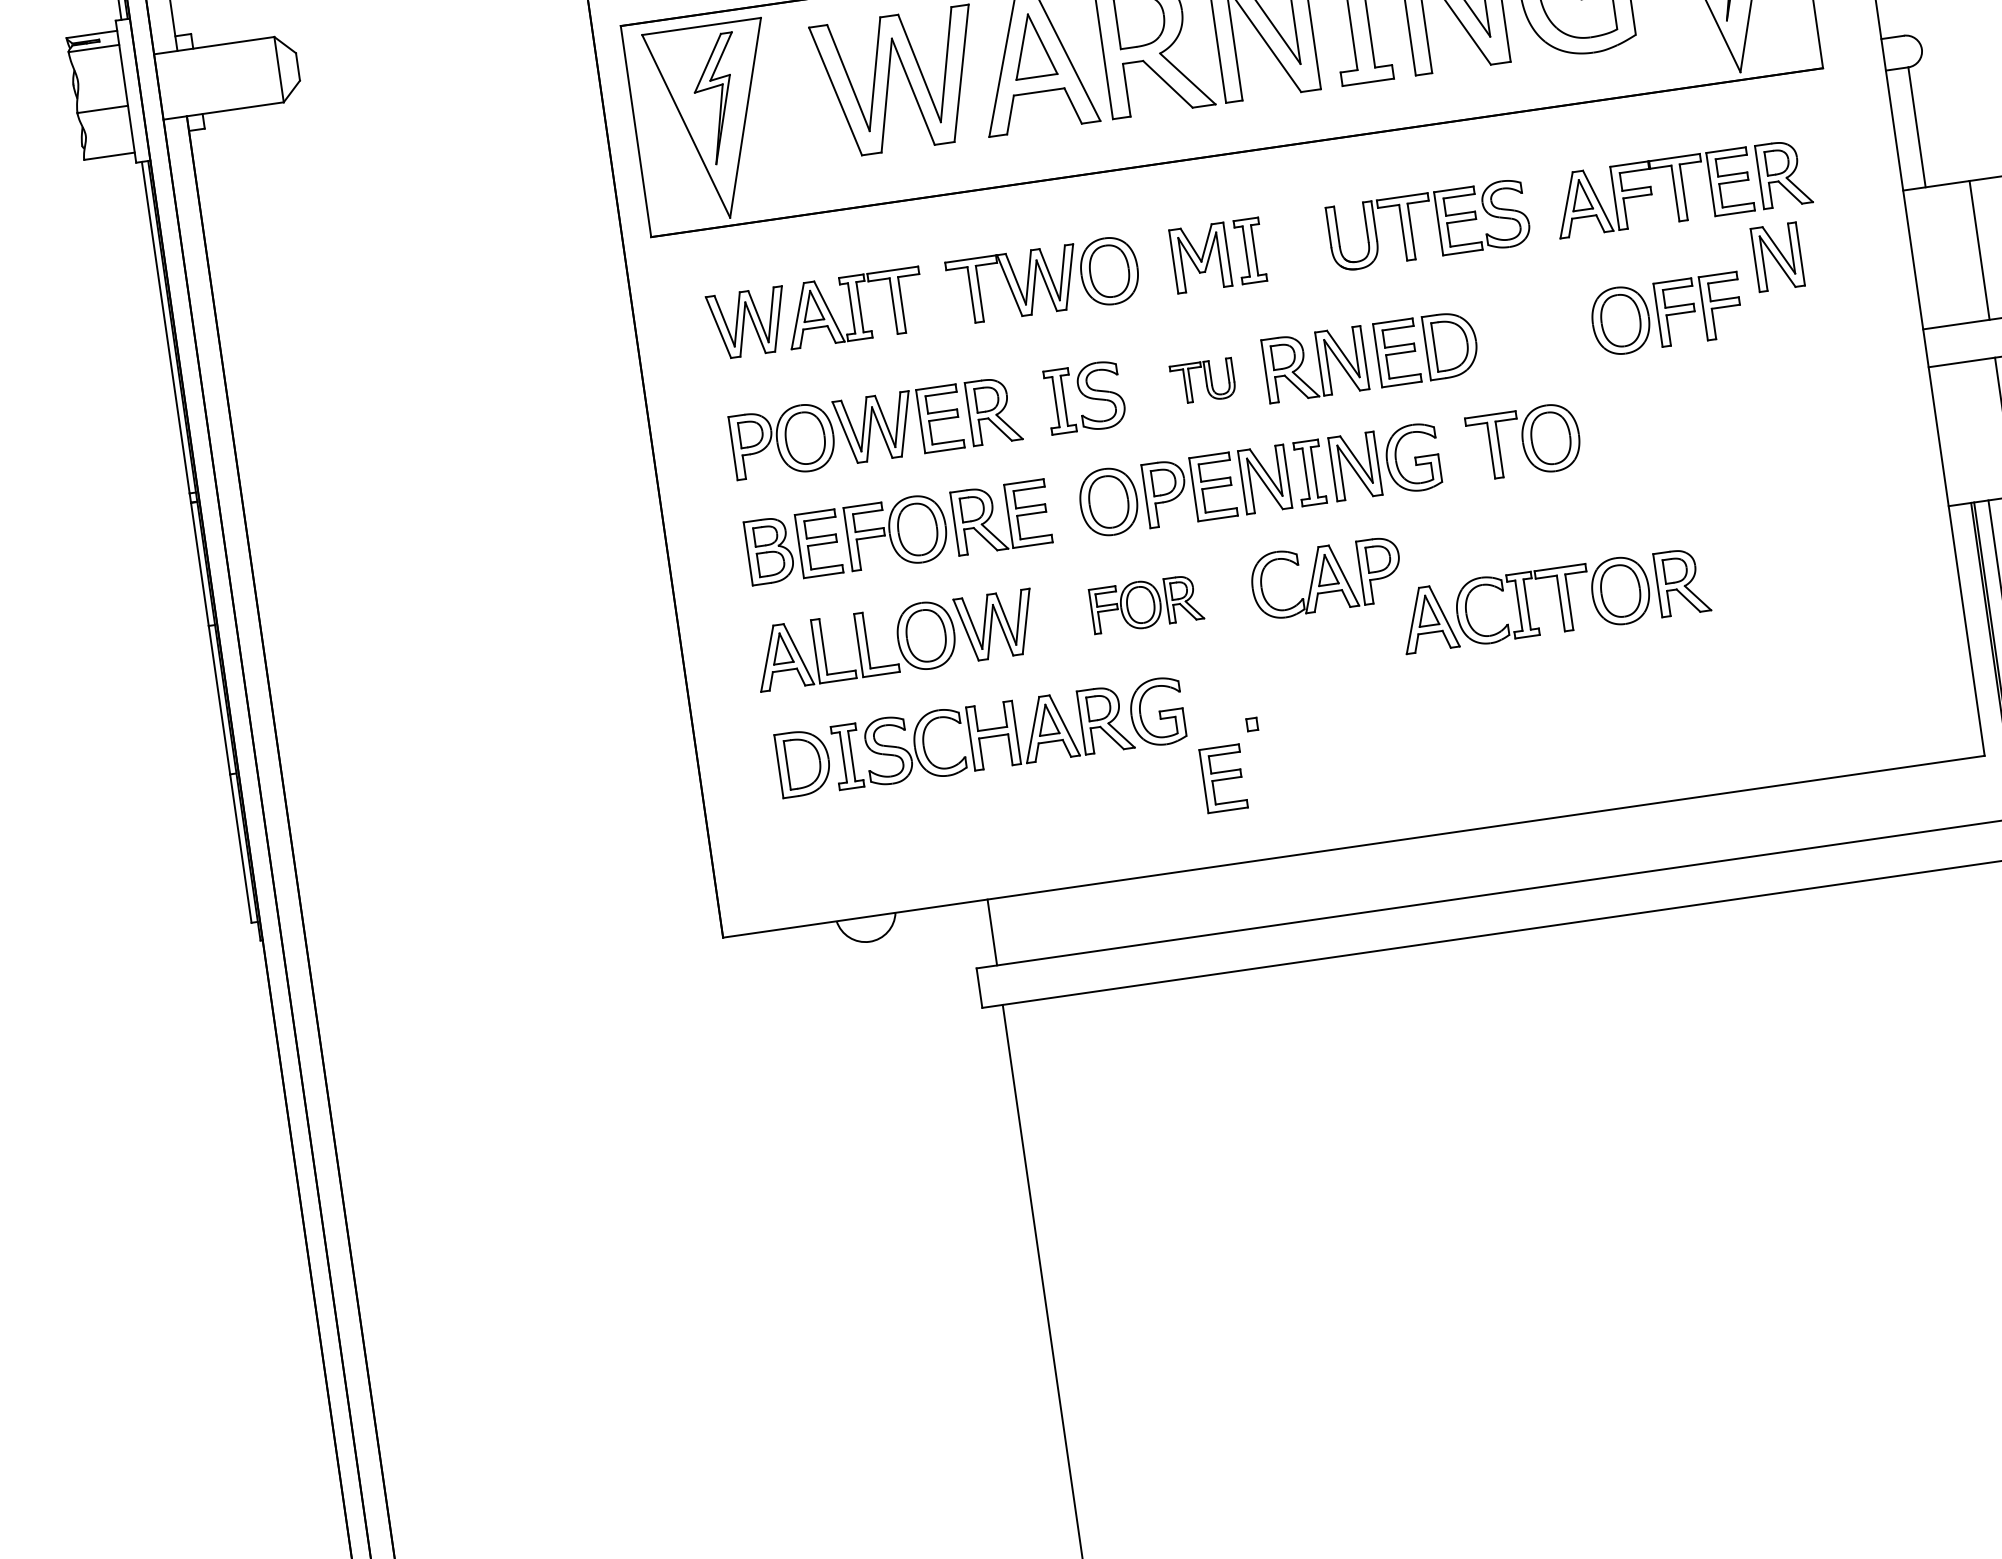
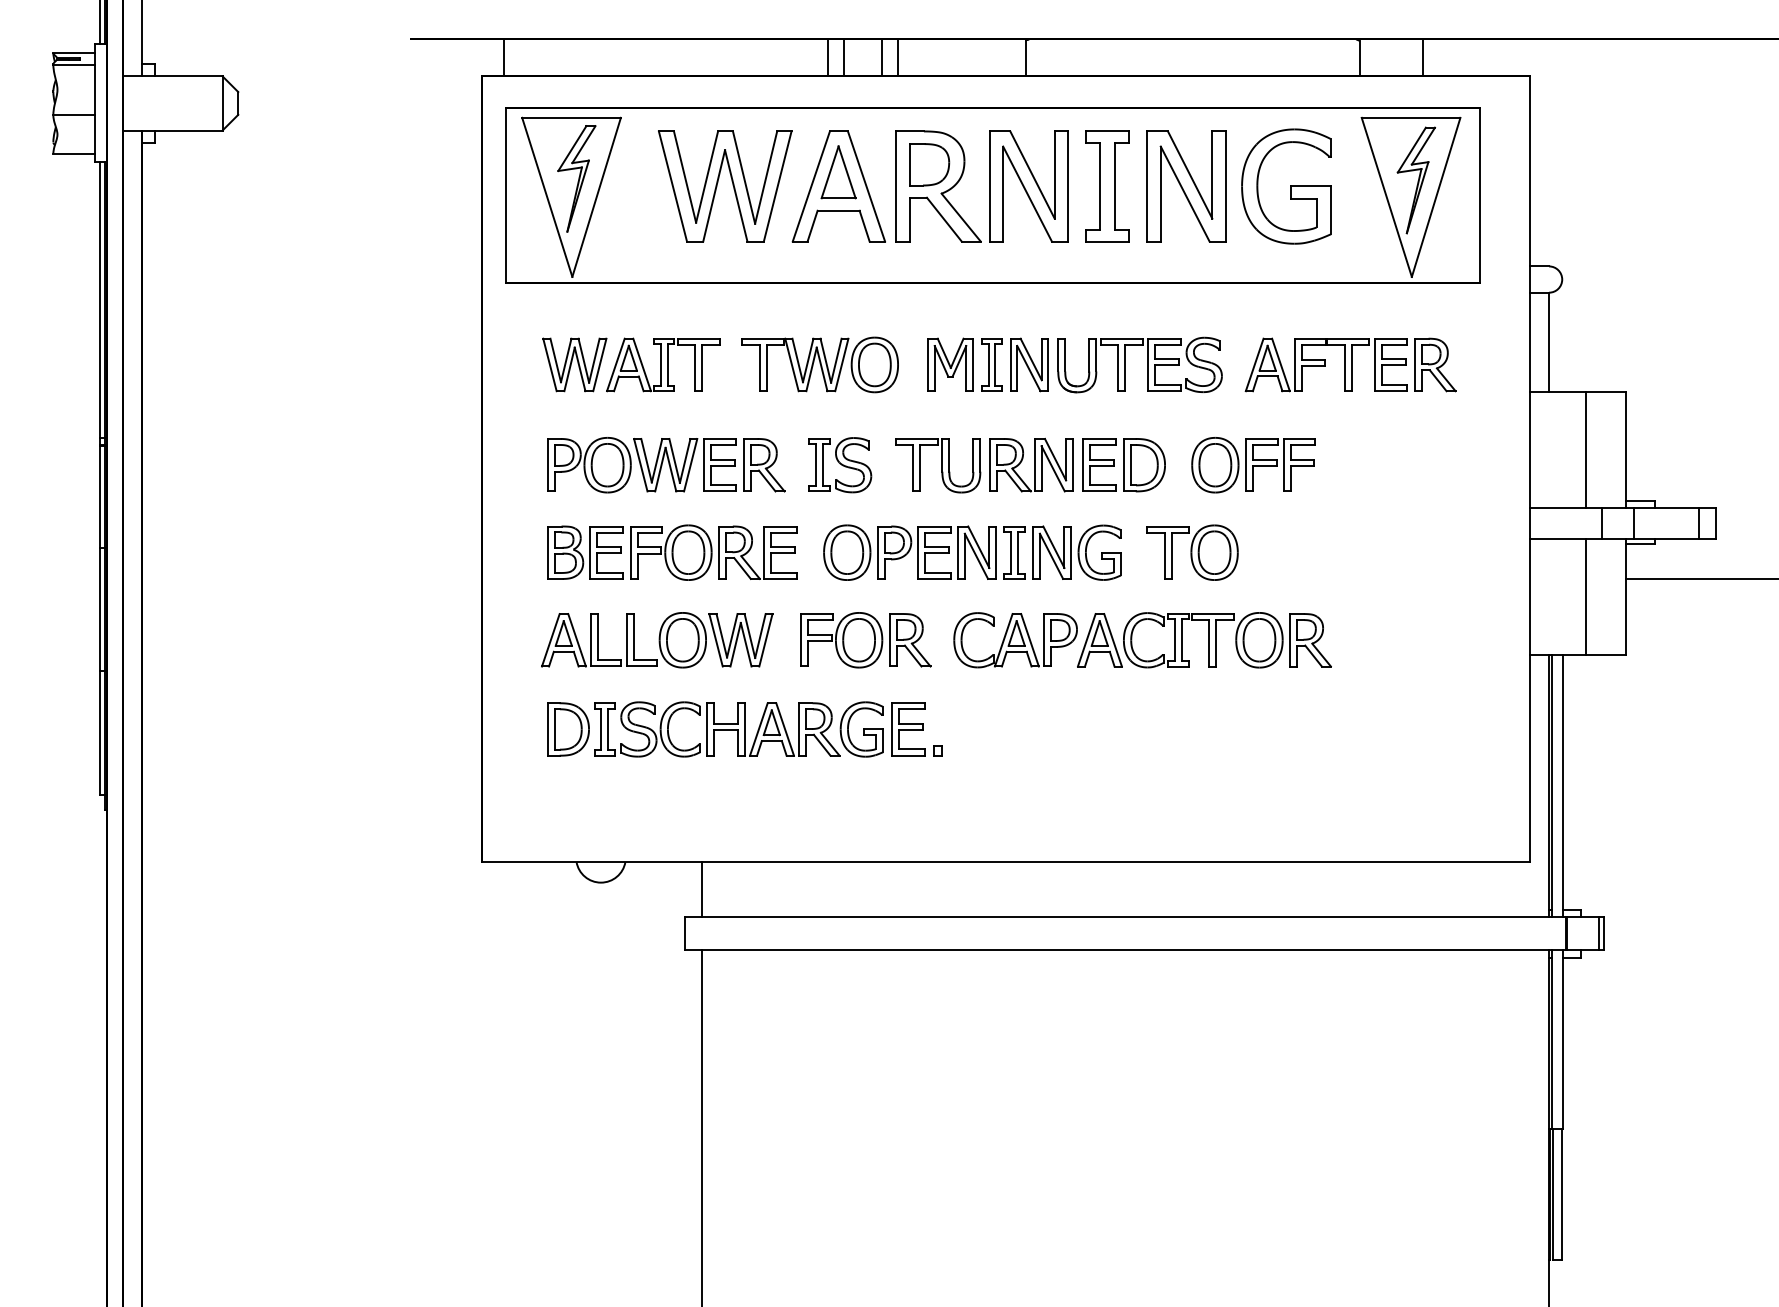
part: (1777, 256) -> (1029, 364), moved
part: (1666, 314) -> (1253, 465), moved
part: (1203, 381) -> (938, 465), size x1.67
part: (1554, 600) -> (1204, 640), moved
part: (1146, 604) -> (865, 640), size x1.43
part: (1223, 778) -> (908, 729), moved

